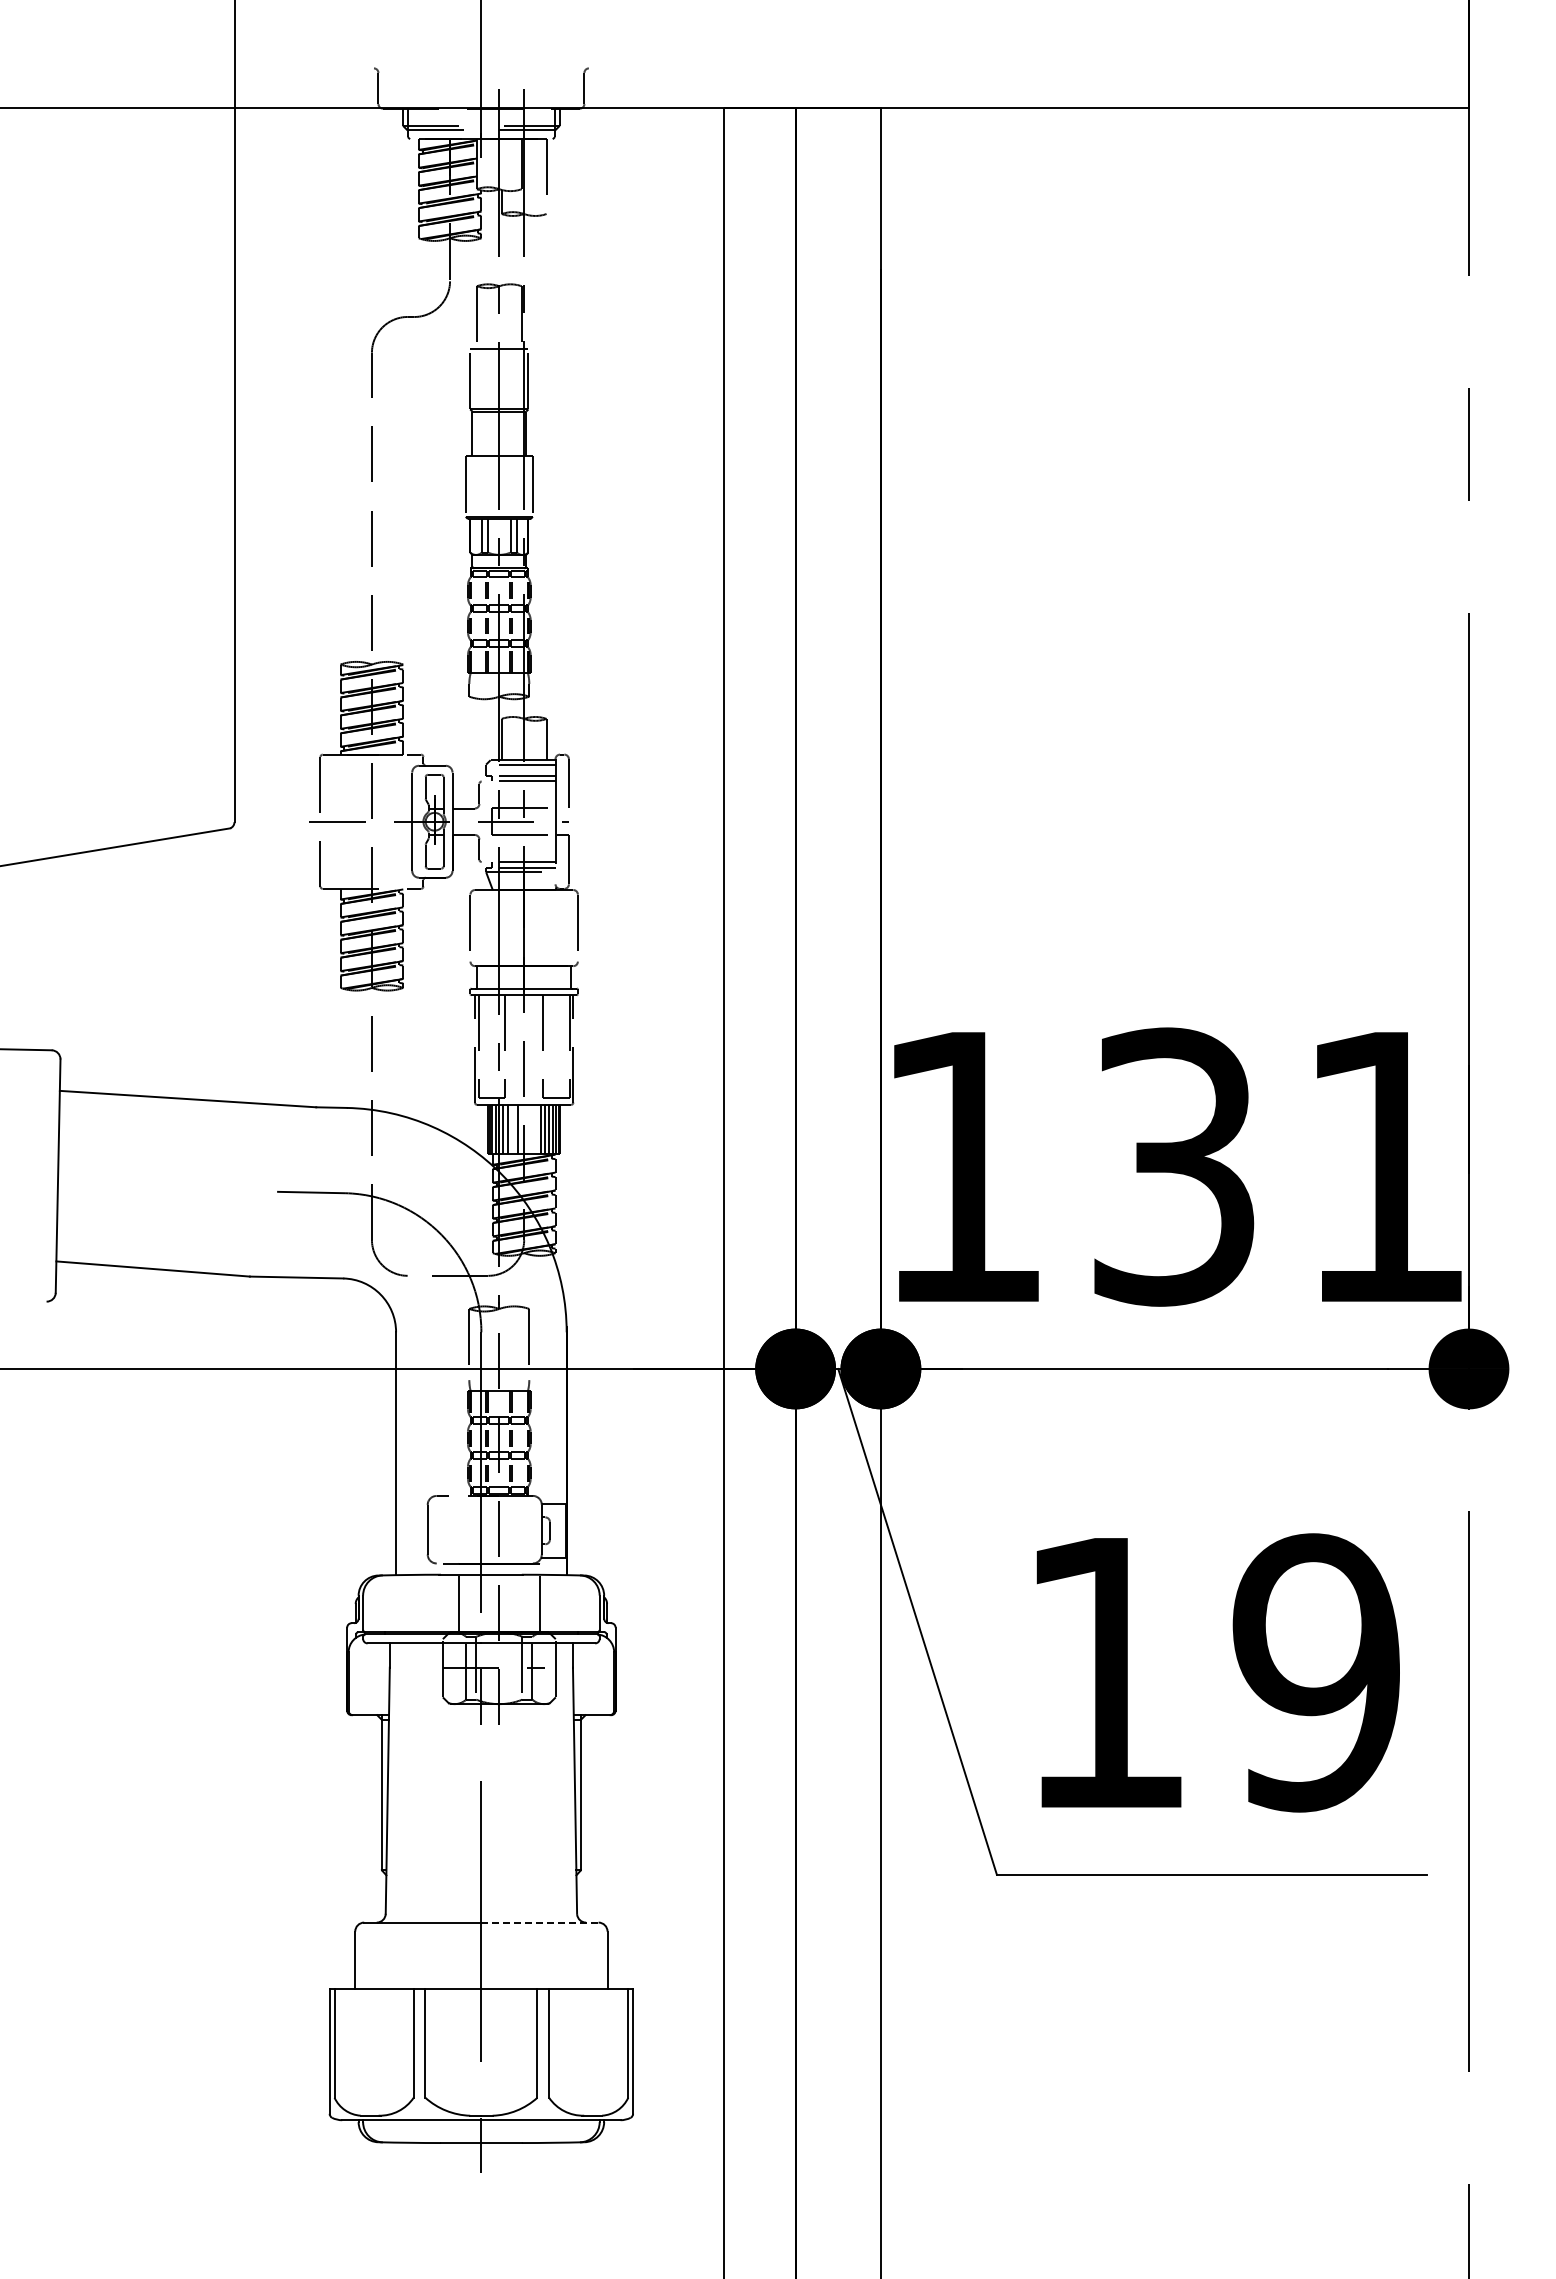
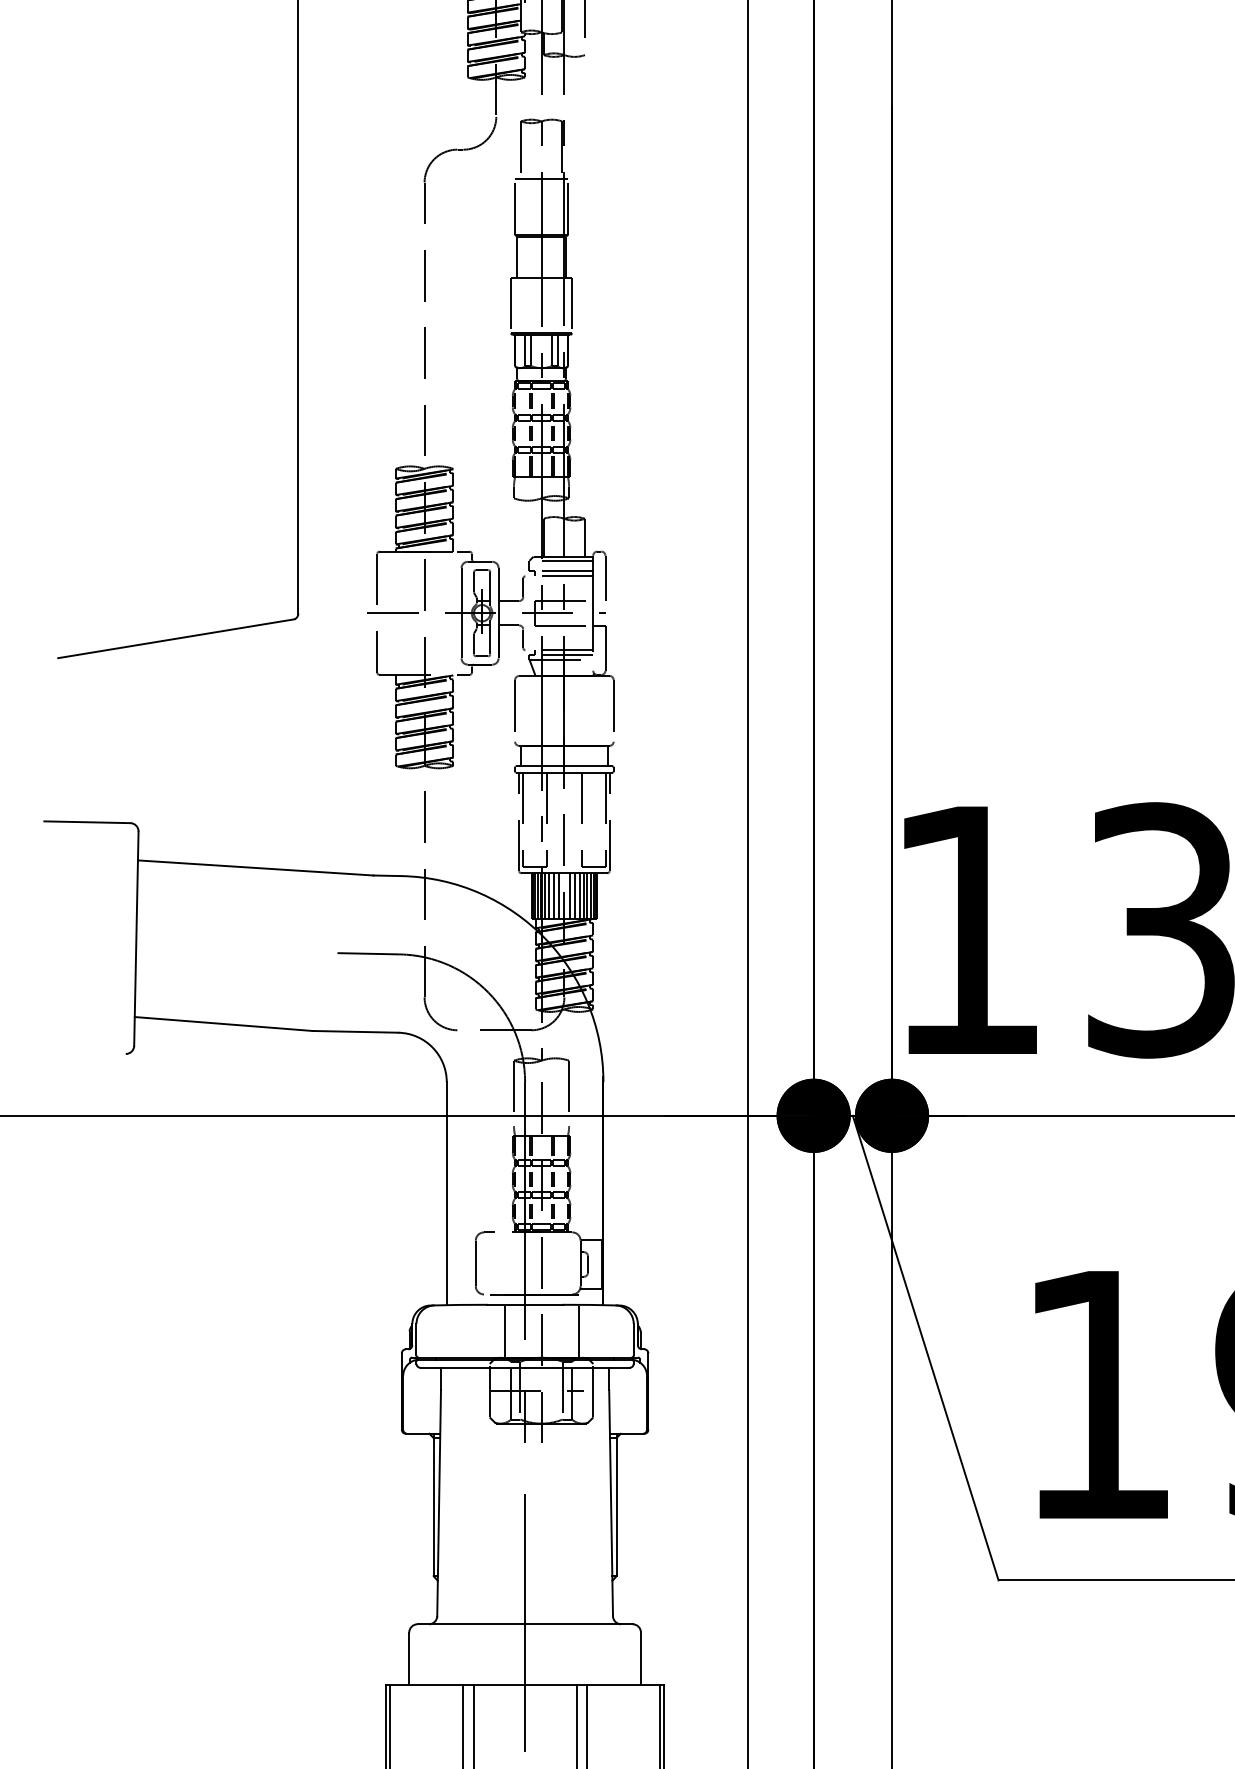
line: (512, 1129) -> (553, 895), added
line: (530, 1129) -> (570, 895), added
line: (535, 1129) -> (574, 895), added
line: (539, 1922) -> (578, 1624), dashed -> solid

